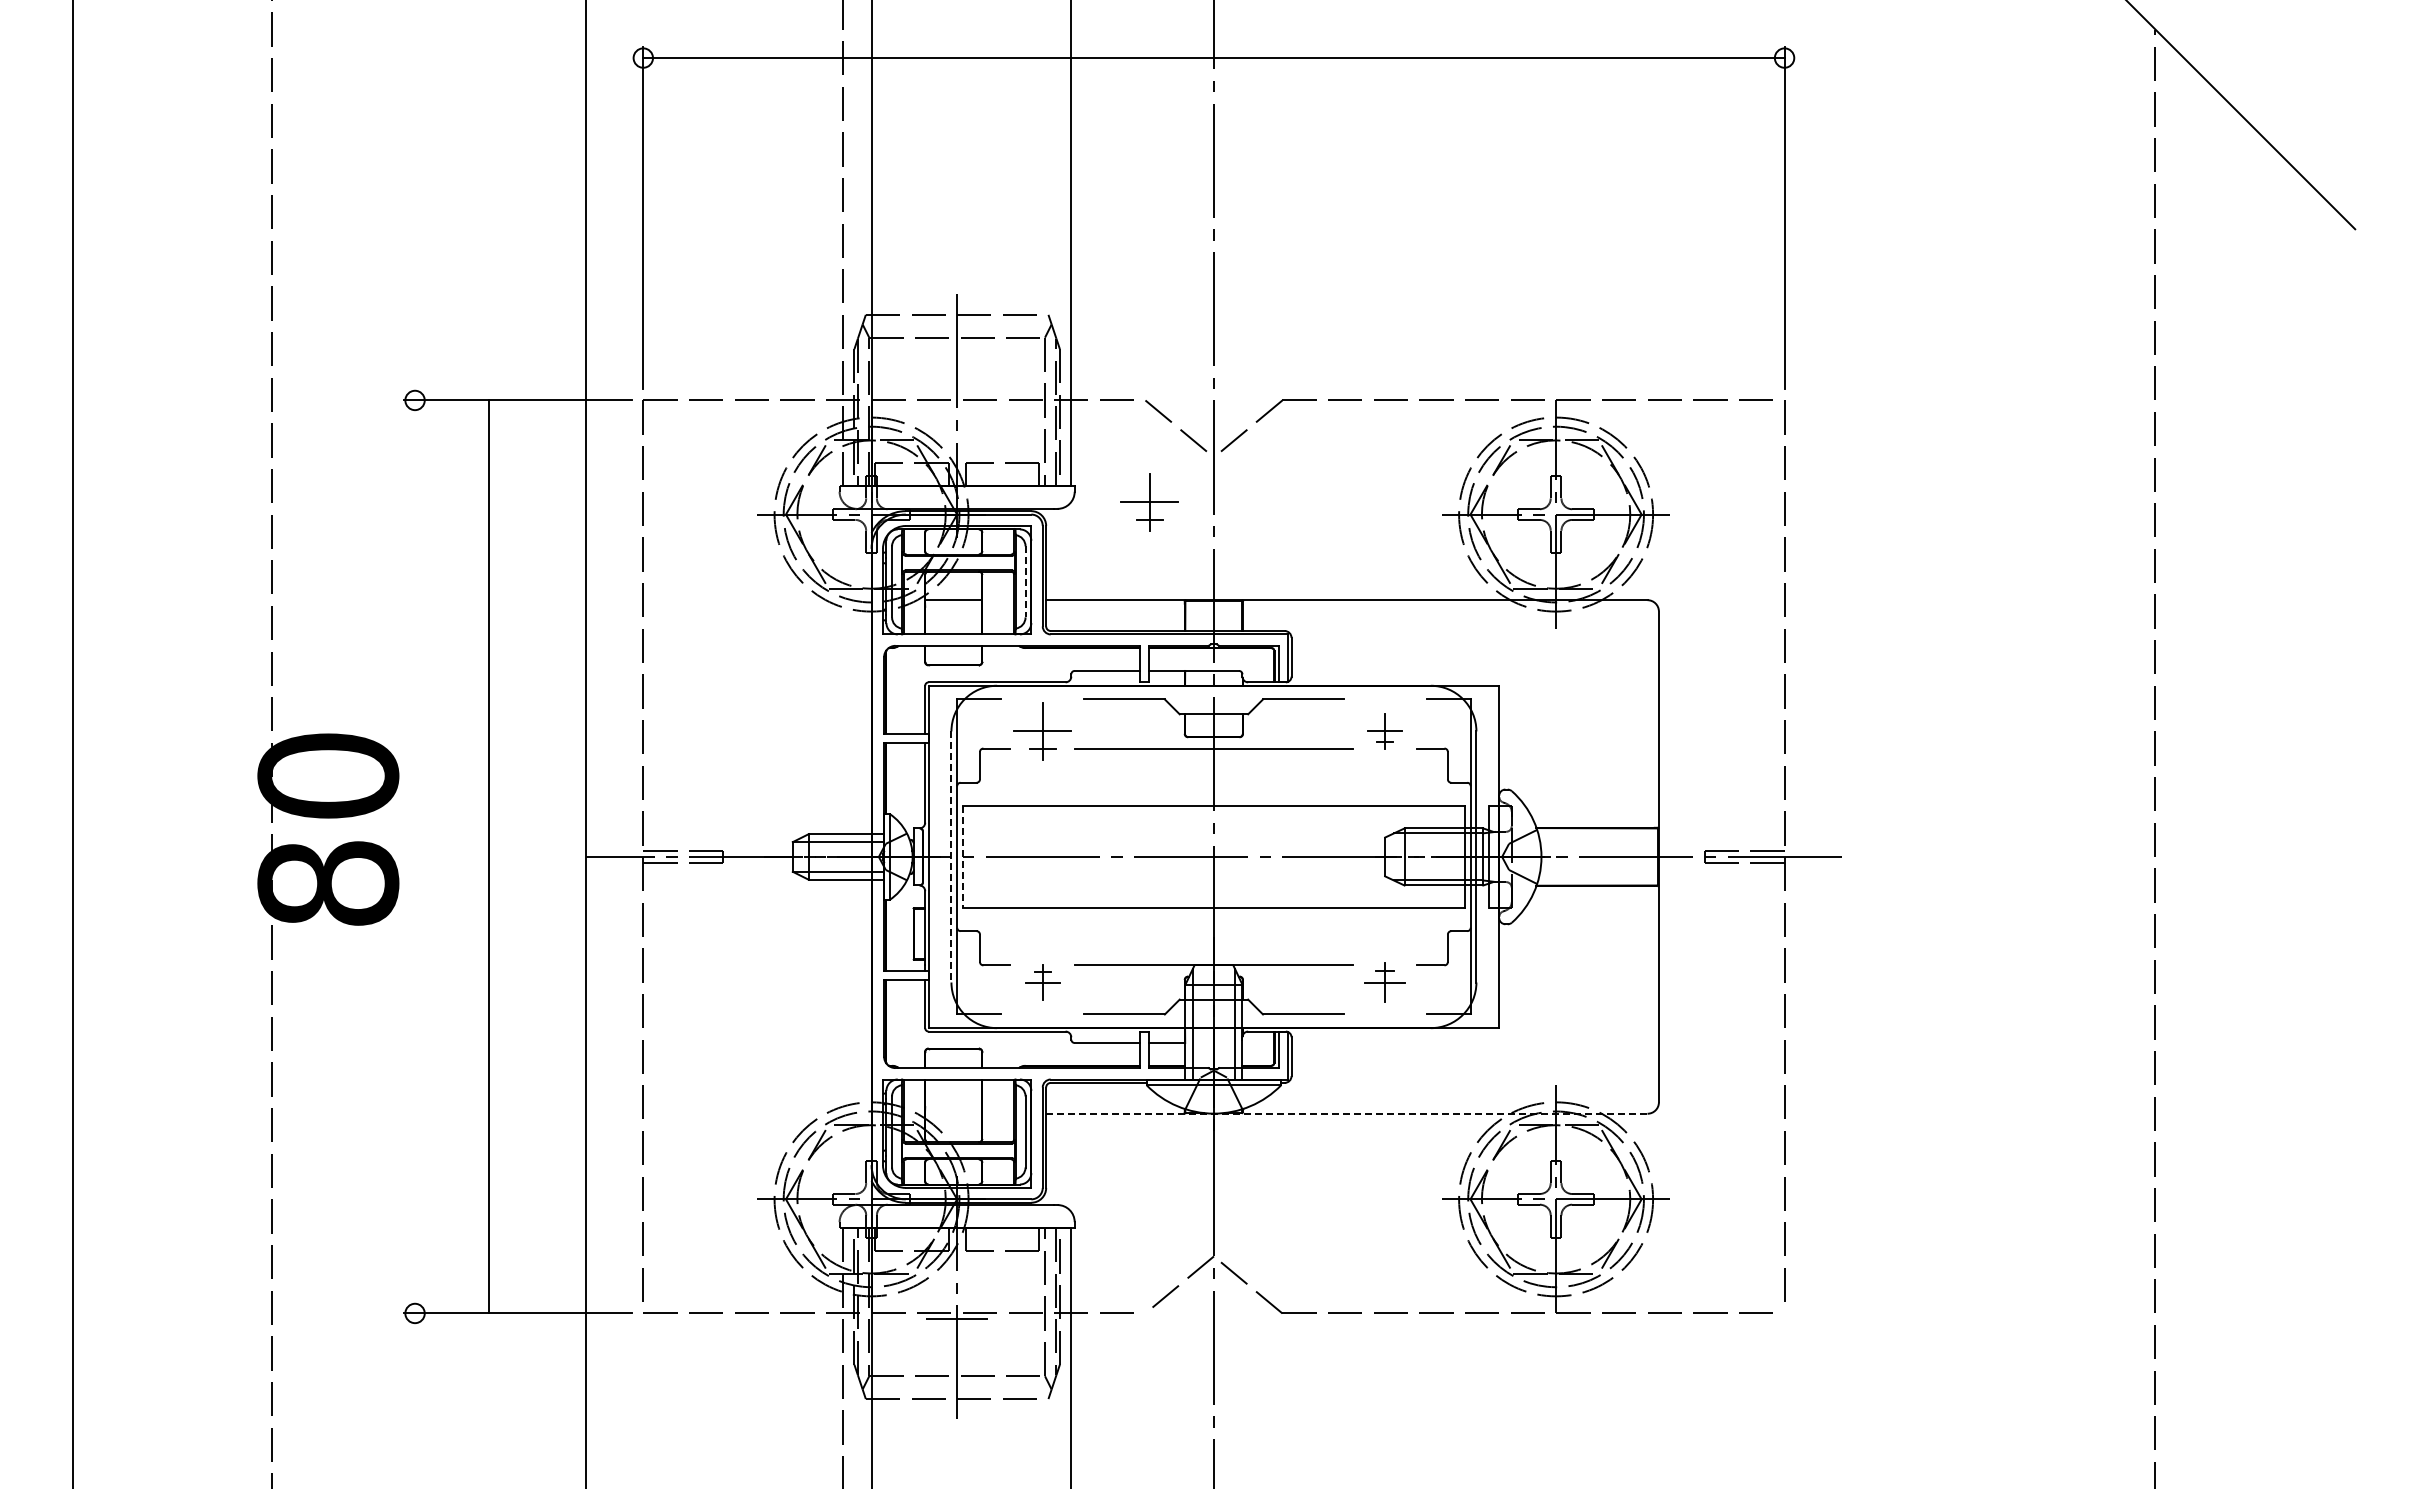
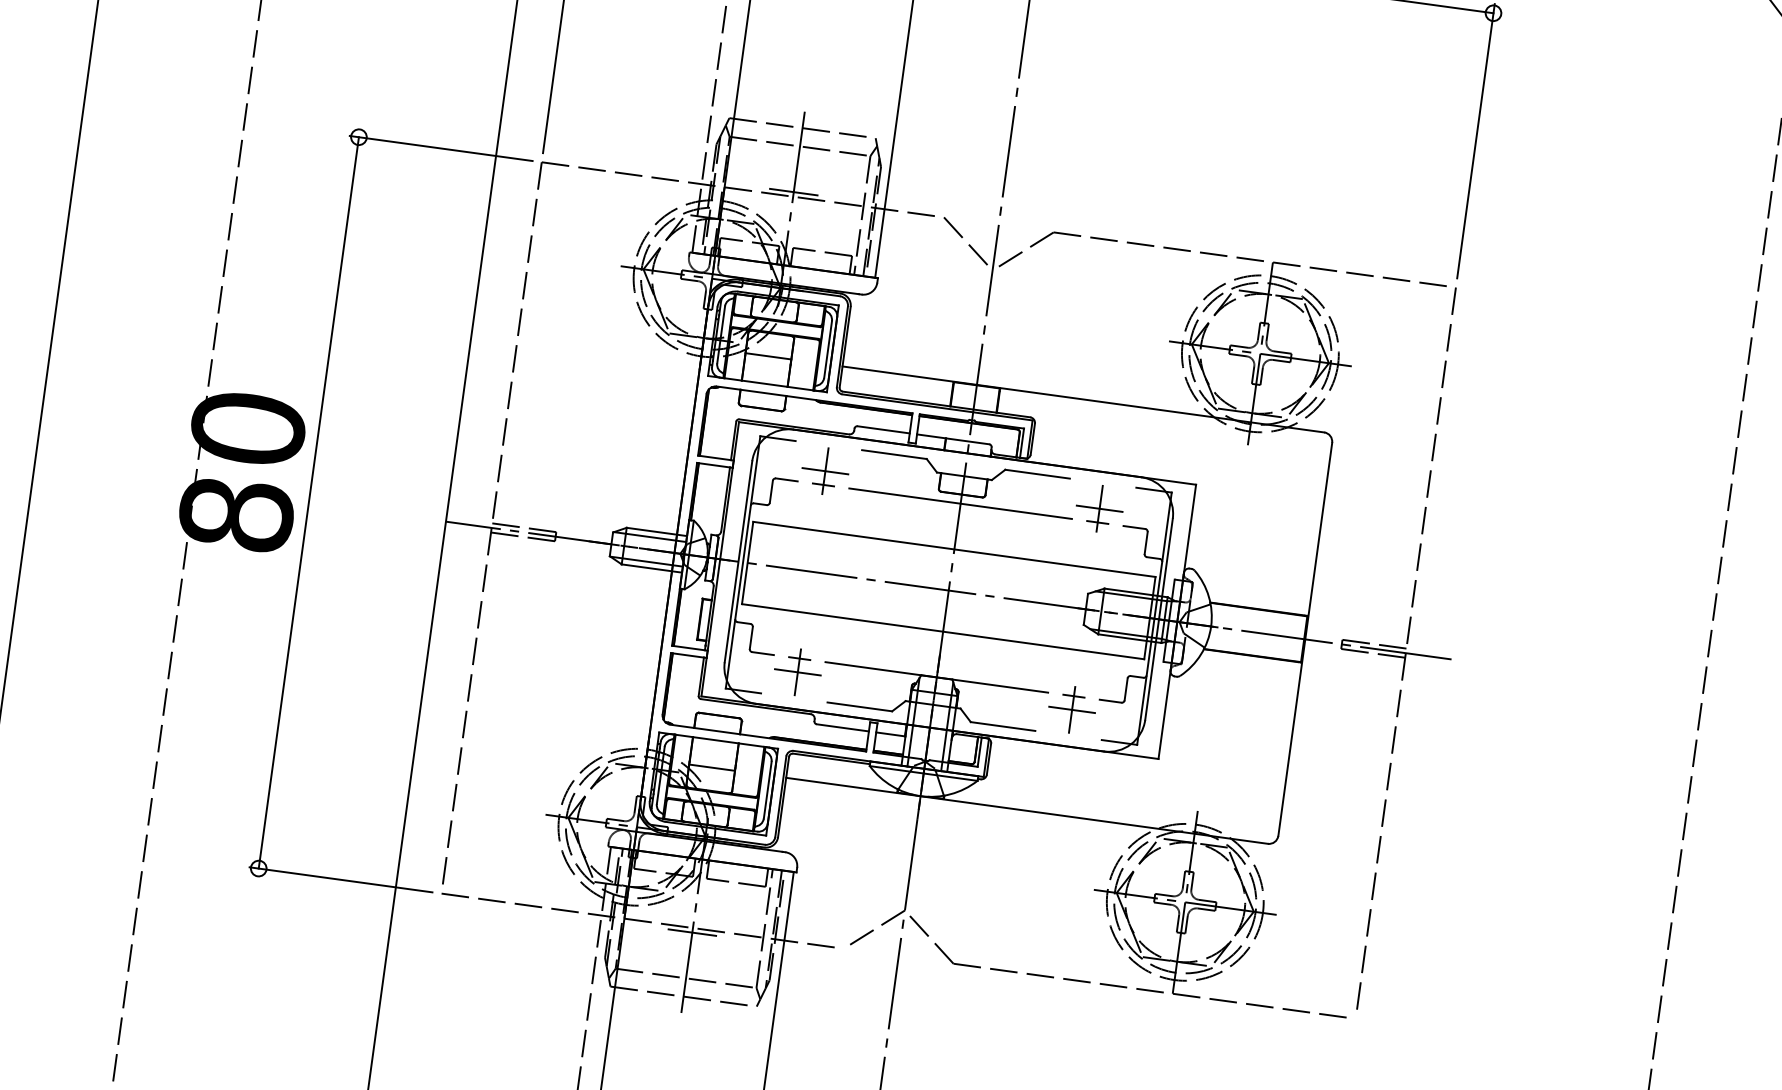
line: (956, 394) -> (793, 191), added
part: (1149, 502) -> (936, 299), removed
line: (1025, 581) -> (828, 349), dashed -> solid
part: (1385, 731) -> (1099, 508), size x1.67
line: (489, 856) -> (309, 502), moved
line: (951, 856) -> (738, 561), dashed -> solid
line: (962, 857) -> (747, 563), dashed -> solid
part: (1042, 982) -> (797, 672), size x1.67
part: (1385, 982) -> (1072, 709), size x1.43
line: (953, 1113) -> (711, 767), added
line: (1346, 1113) -> (1026, 810), dashed -> solid

